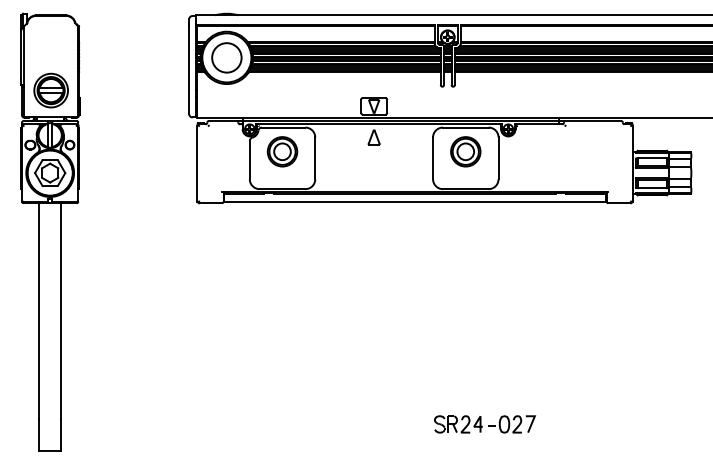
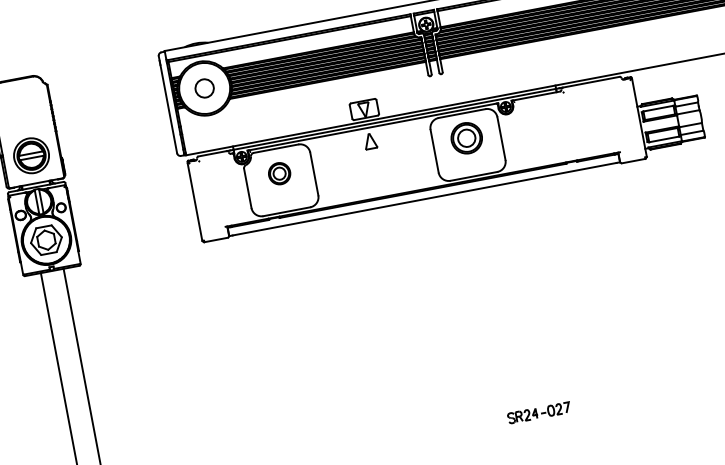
circle: (226, 57) -> (204, 88), size x0.6
part: (282, 151) -> (279, 173), size x0.7
part: (485, 424) -> (539, 412), size x0.6

